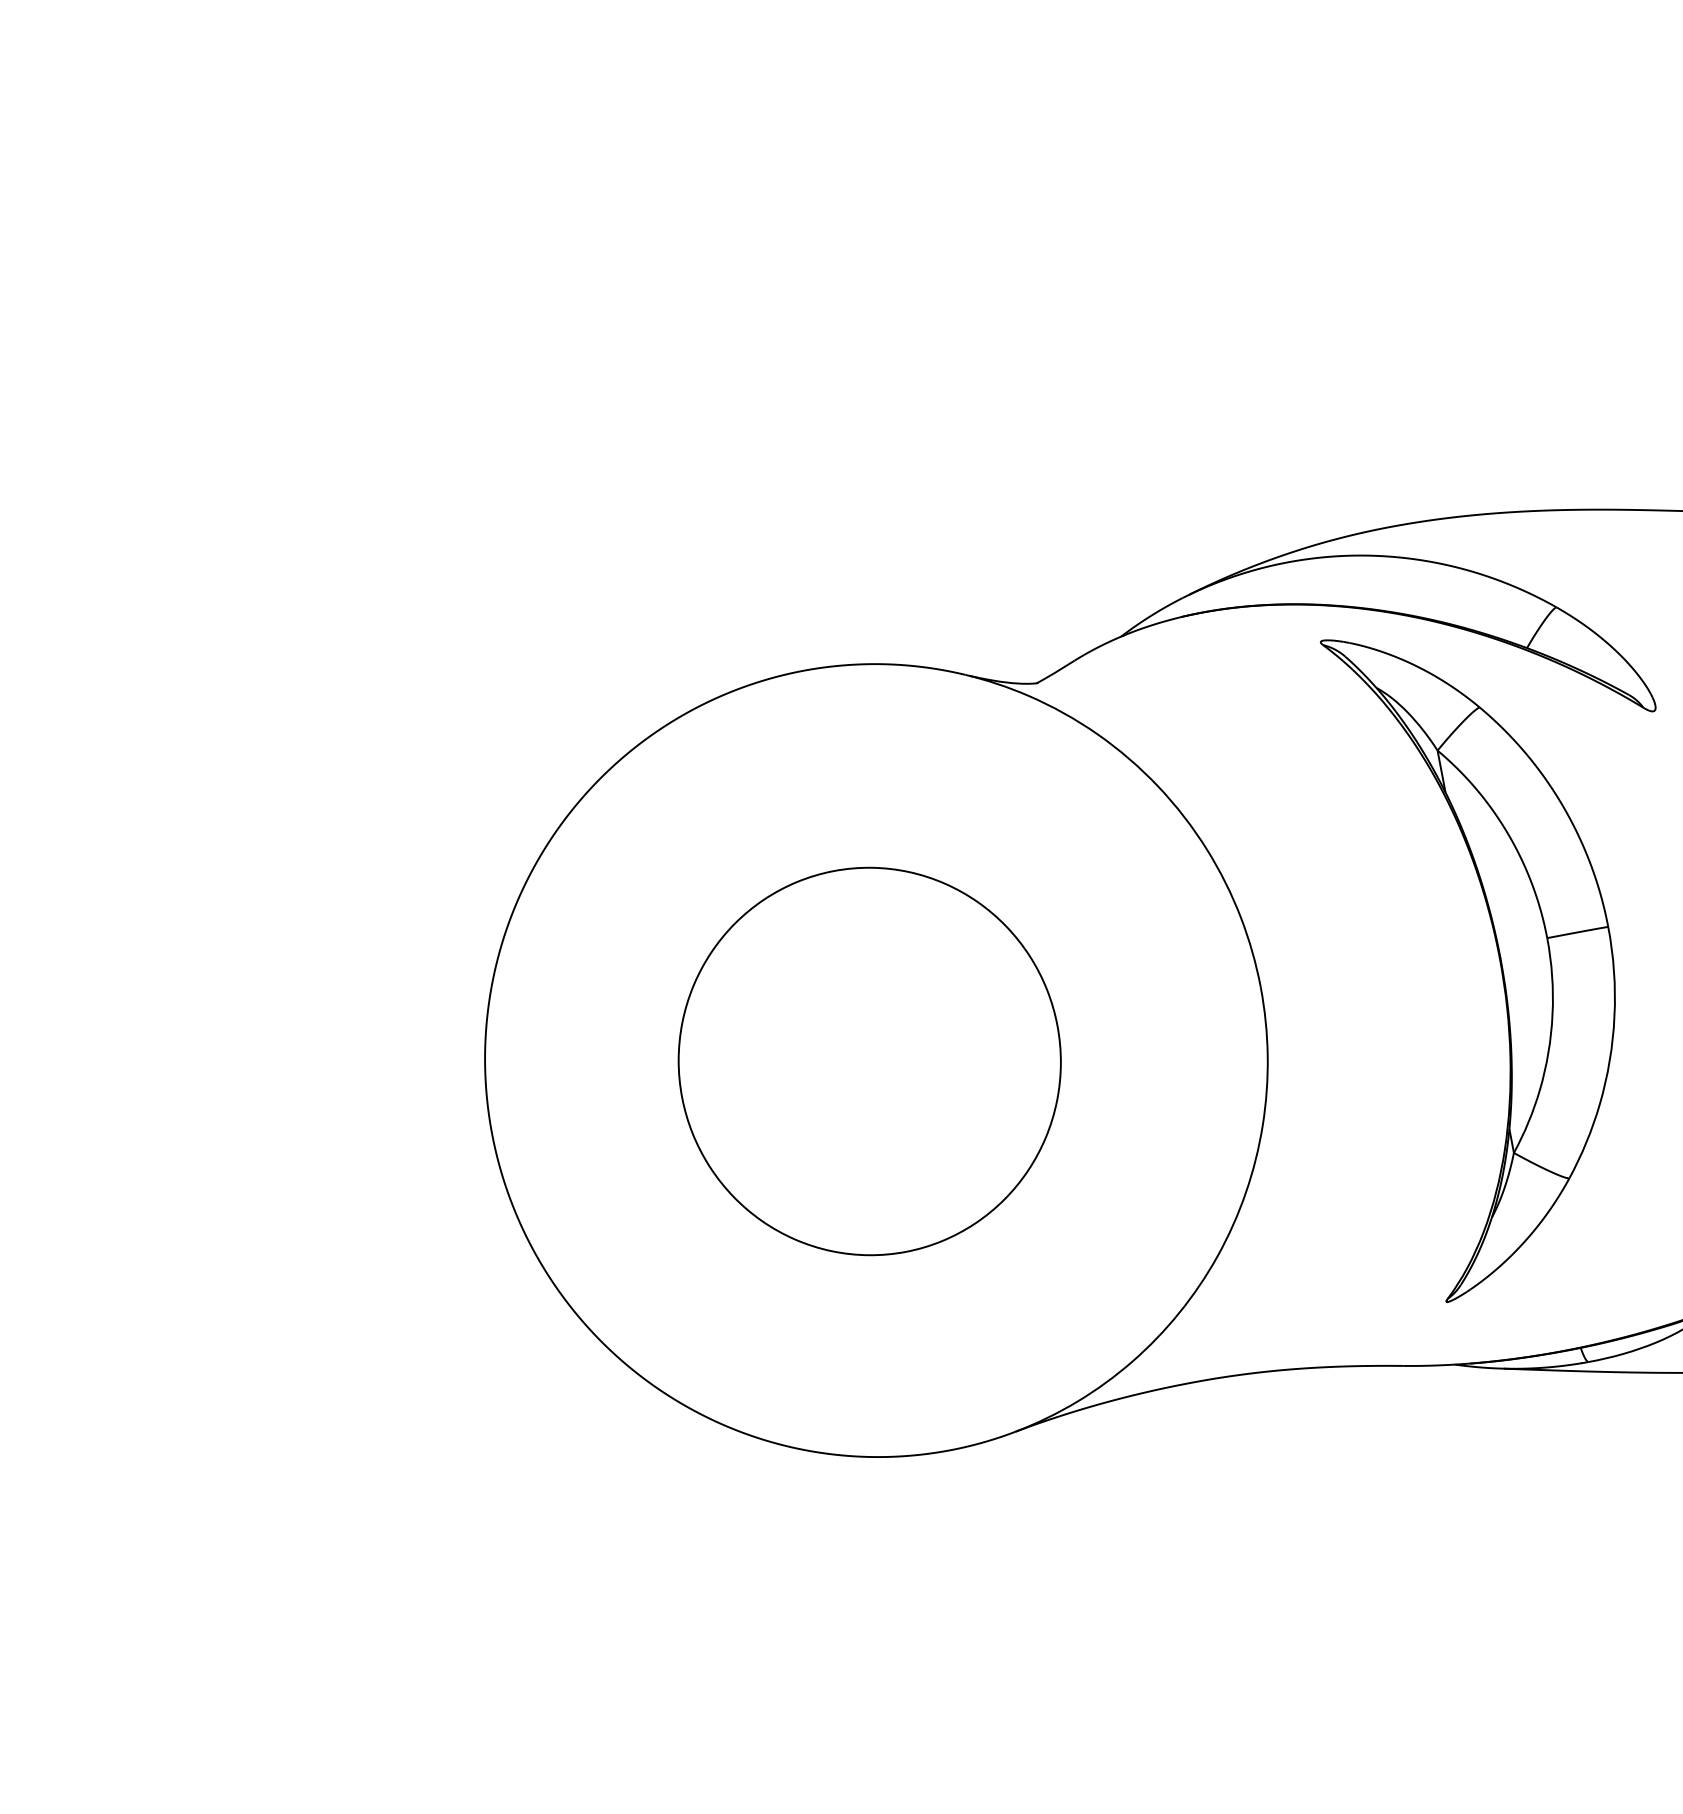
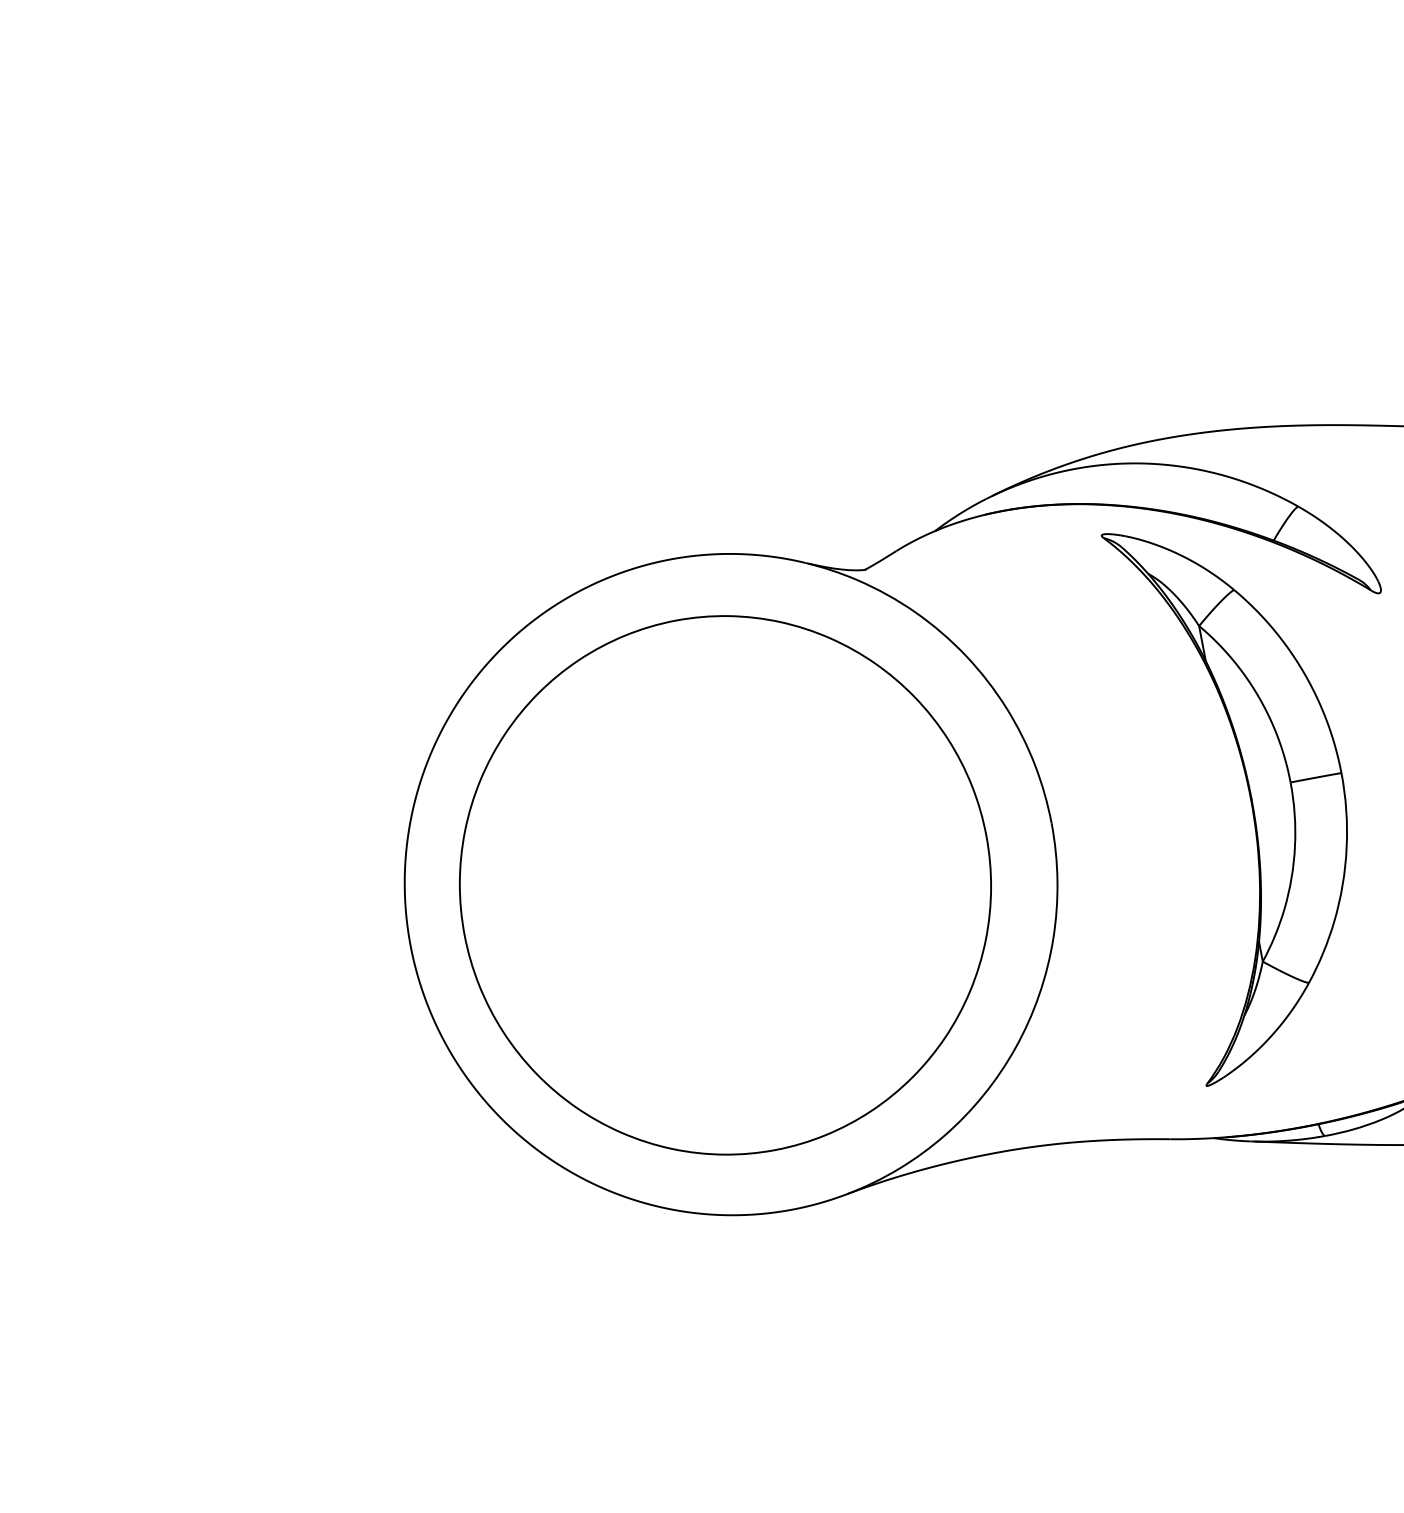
part: (869, 1061) -> (725, 885), size x1.67

